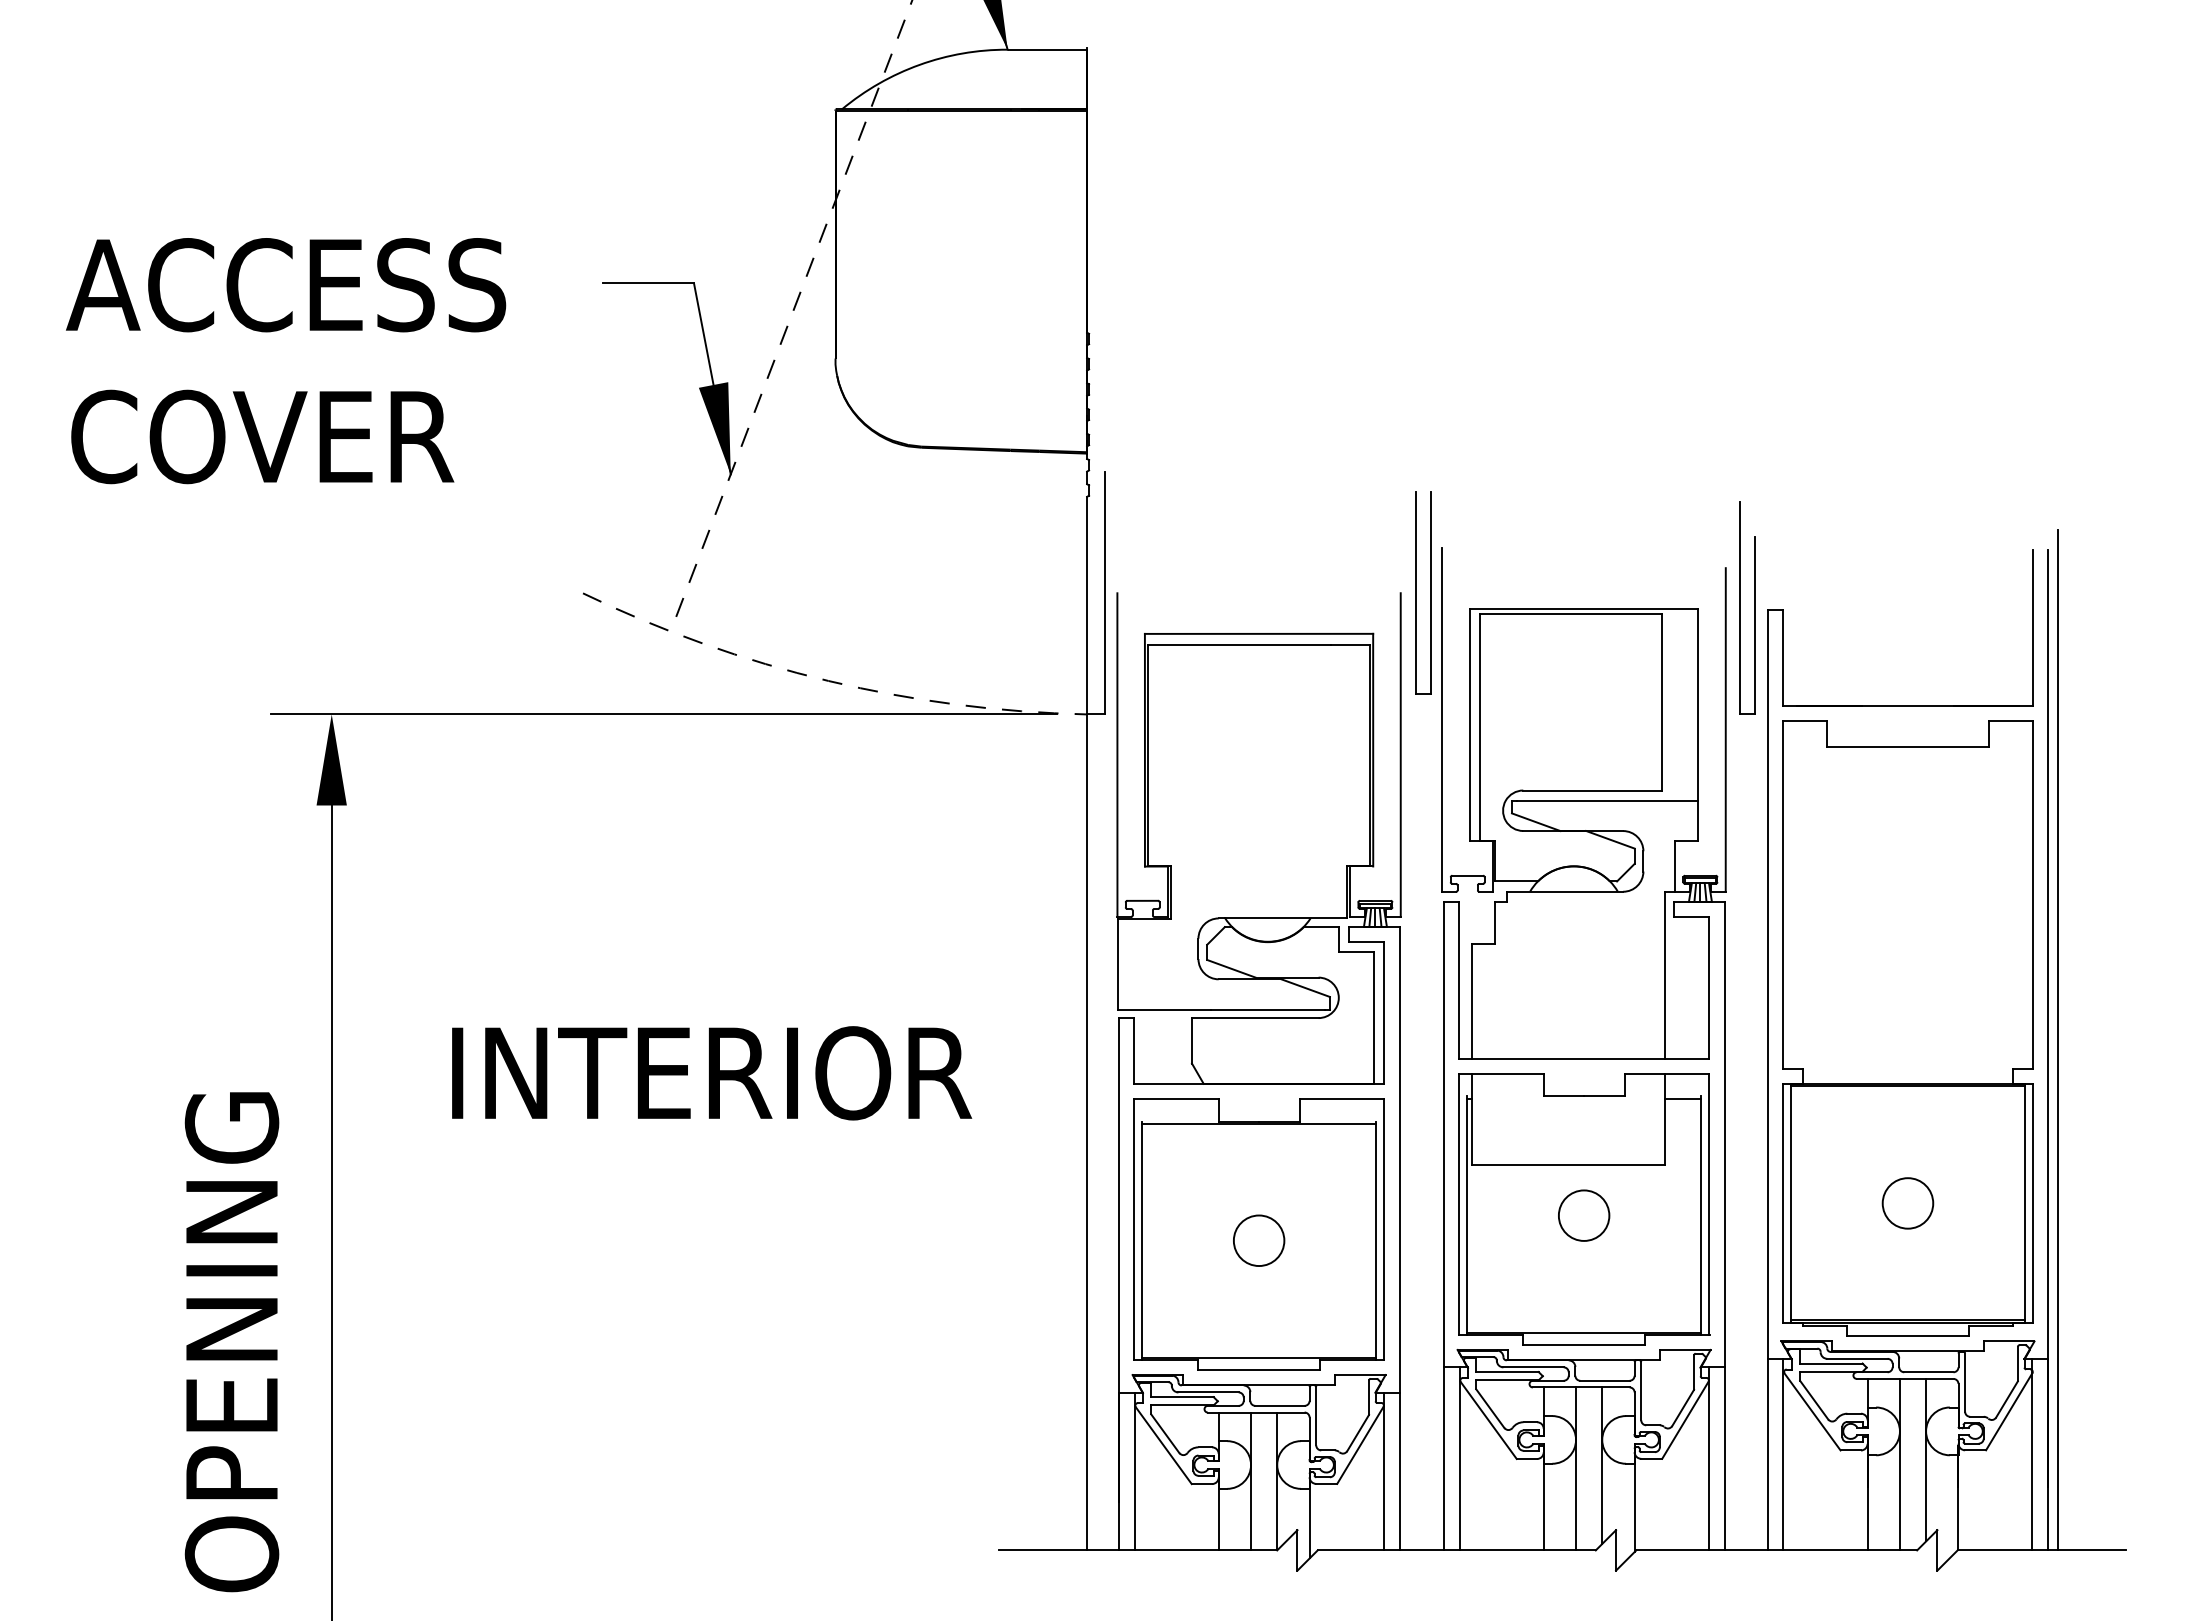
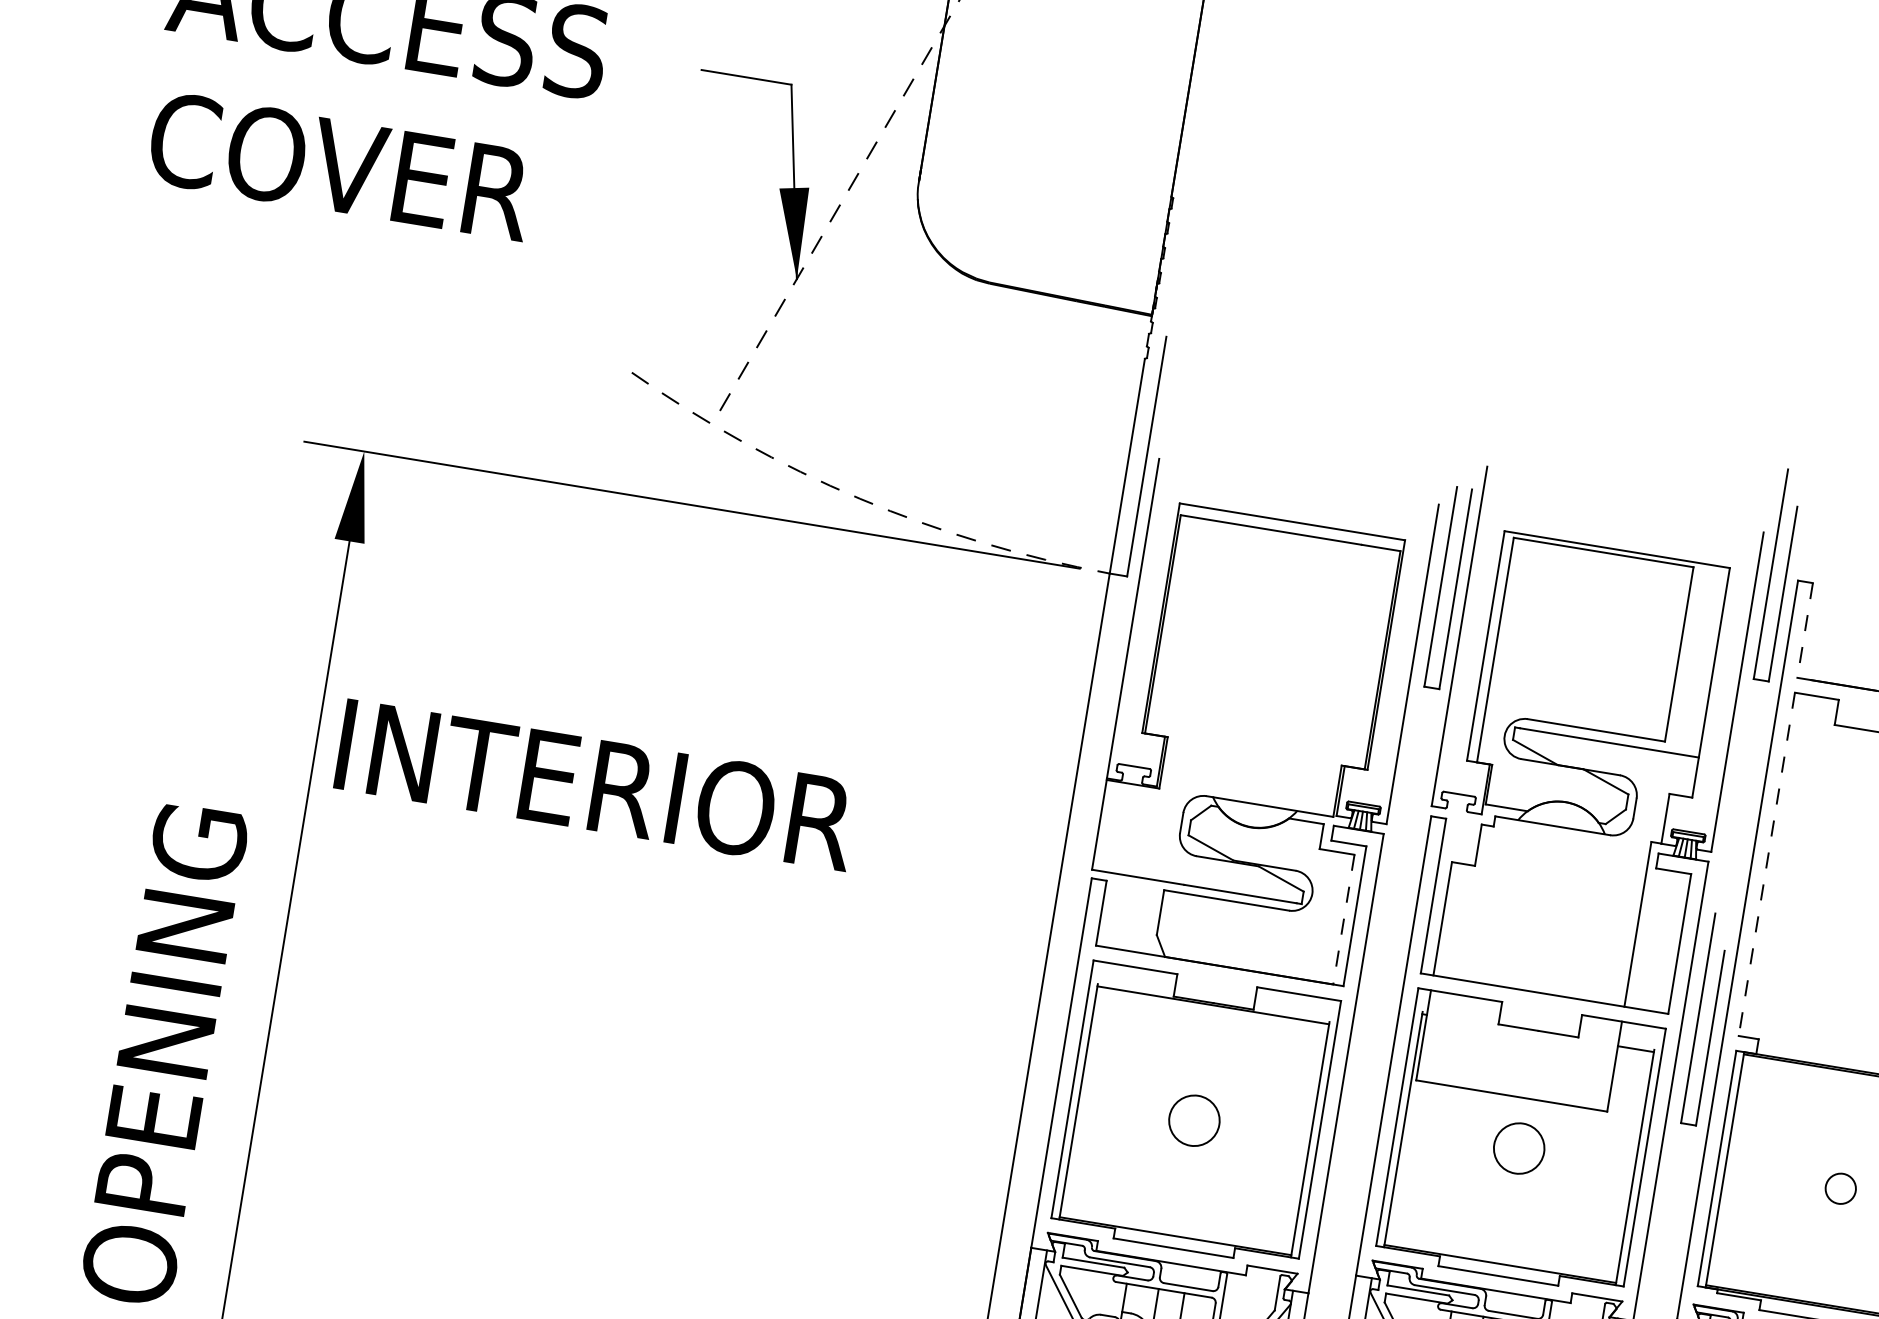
part: (1416, 592) -> (1441, 586), moved
line: (1782, 658) -> (1805, 630), solid -> dashed
line: (1782, 895) -> (1766, 864), solid -> dashed
line: (1374, 1018) -> (1344, 920), solid -> dashed
part: (1740, 1057) -> (1699, 1017), added
text: (712, 1073) -> (597, 785), moved
circle: (1907, 1203) -> (1840, 1188), size x0.6

